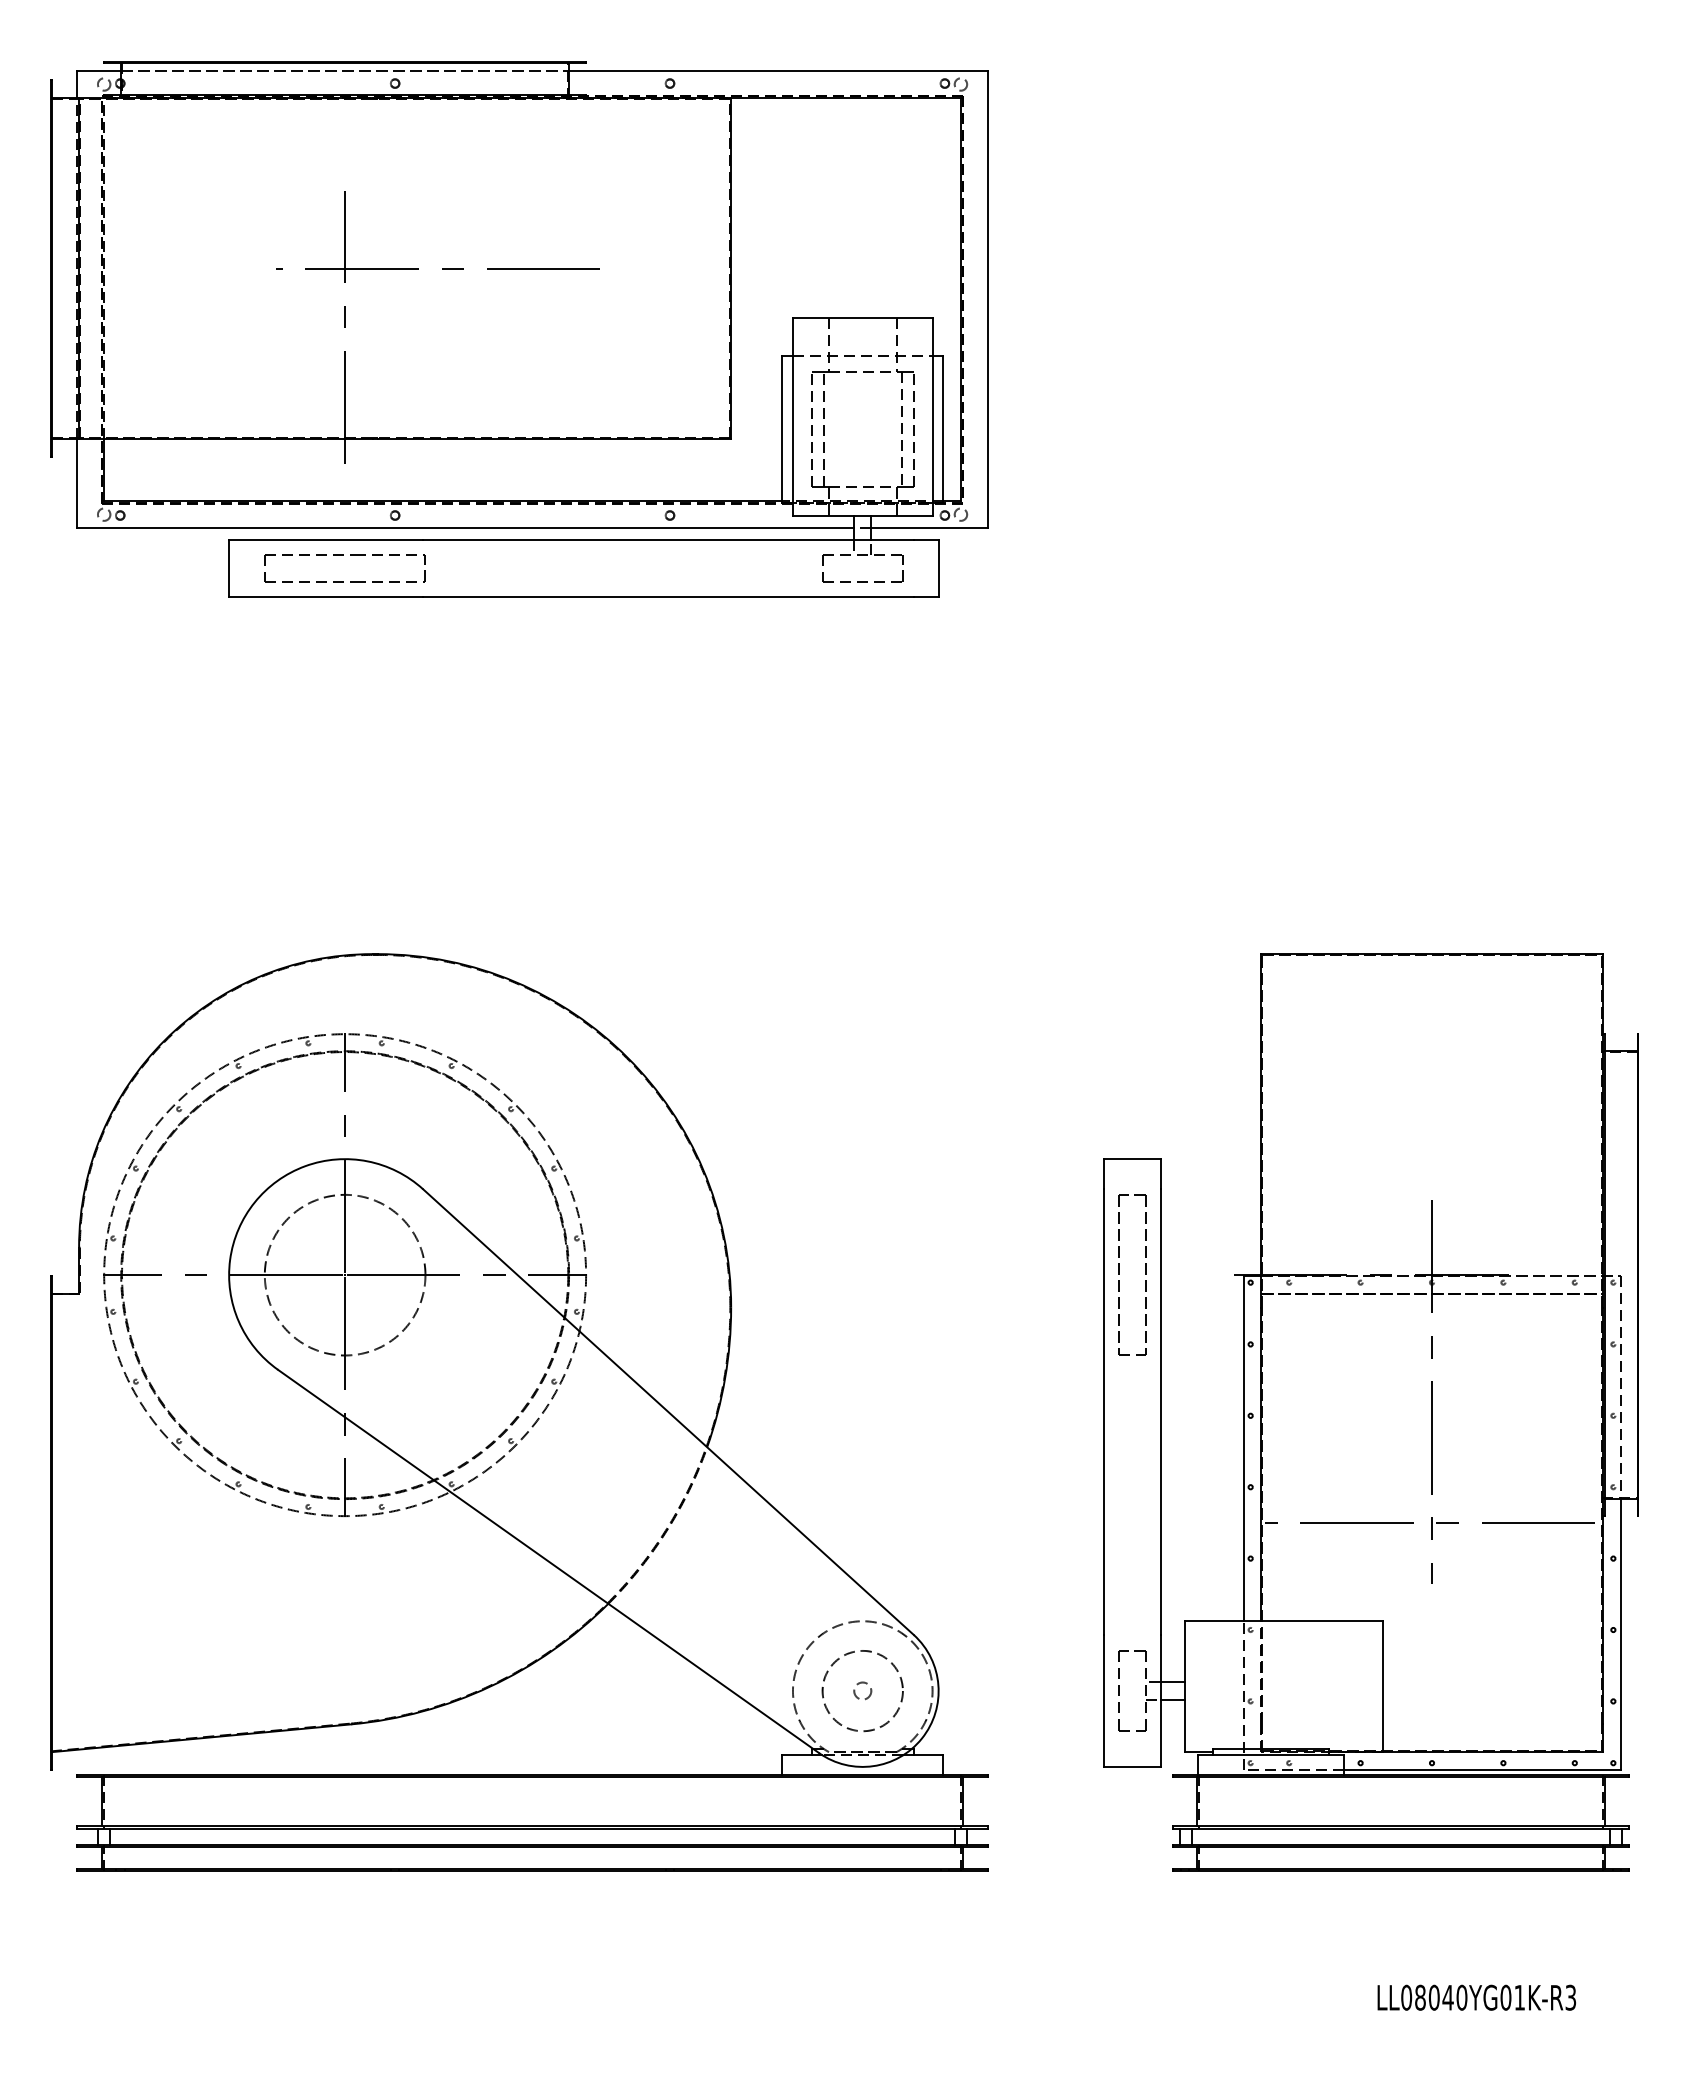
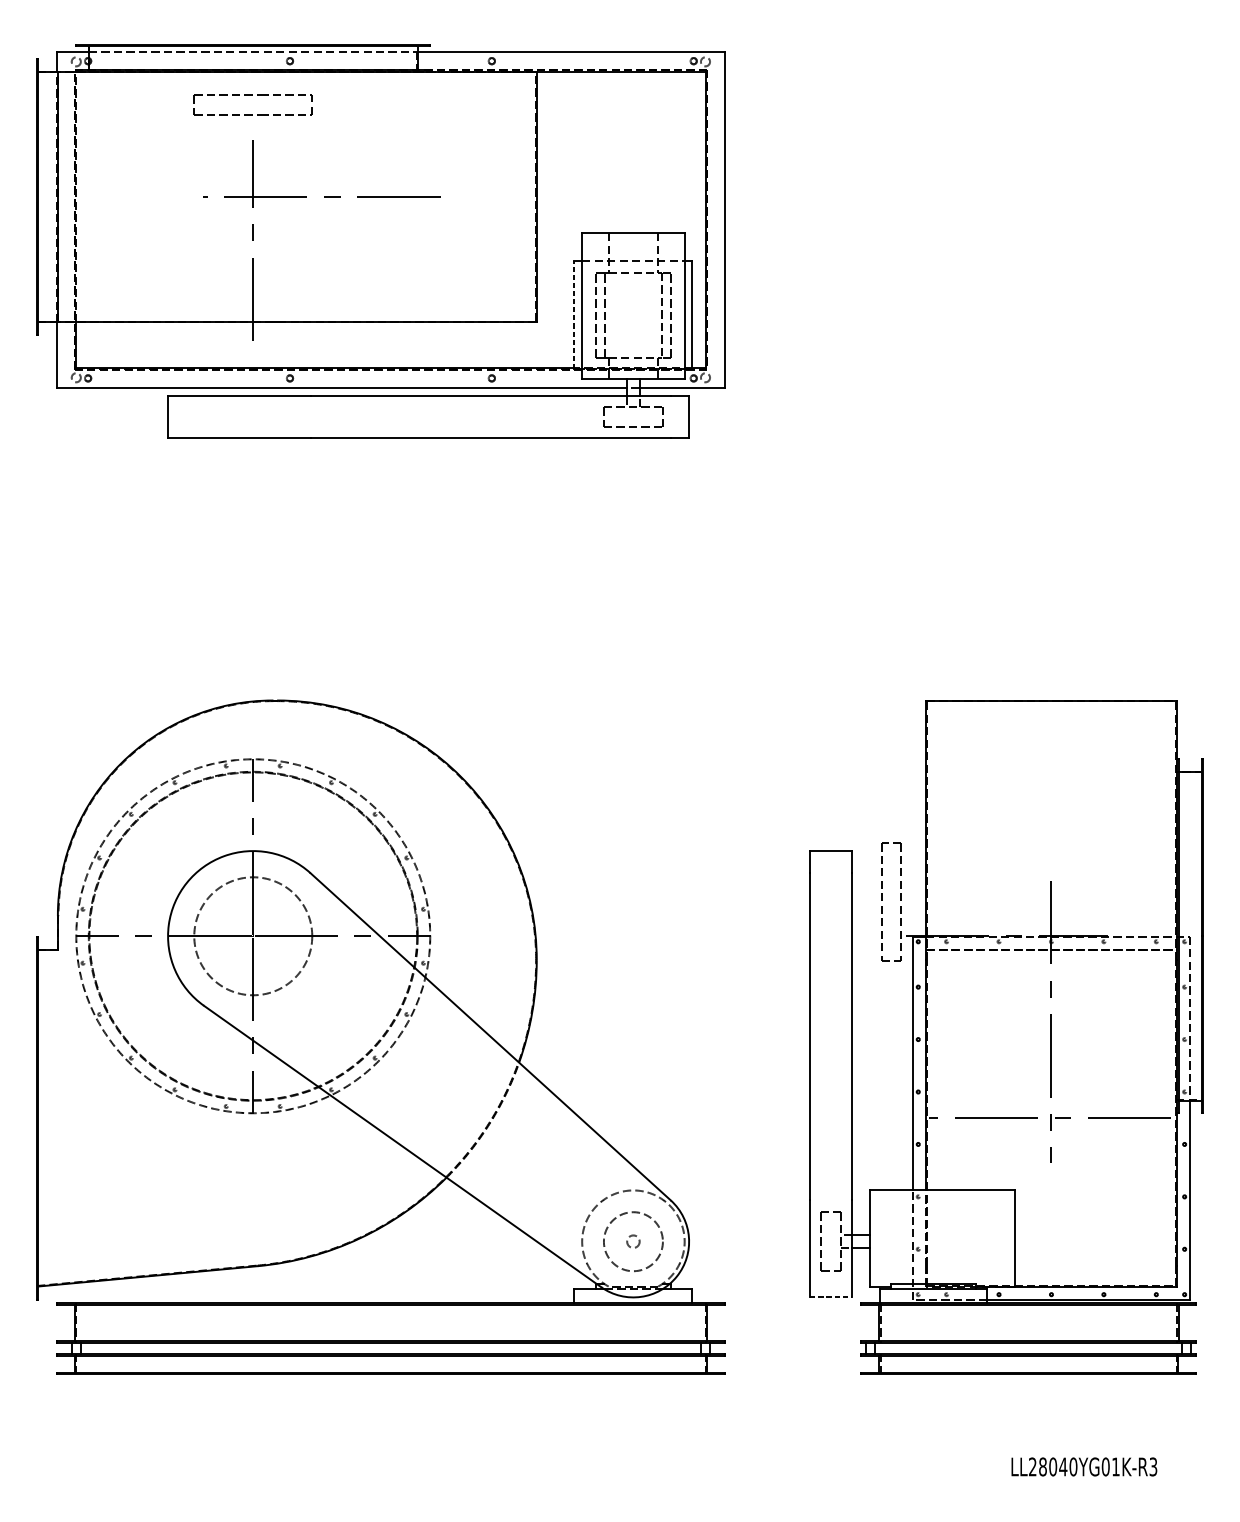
line: (782, 429) -> (574, 315), solid -> dashed
part: (343, 555) -> (252, 95), moved
part: (1119, 1274) -> (882, 901), moved
line: (1132, 1766) -> (831, 1297), solid -> dashed
text: (1406, 1997) -> (1032, 1466), LL08040YG01K-R3 -> LL28040YG01K-R3

